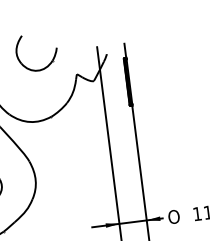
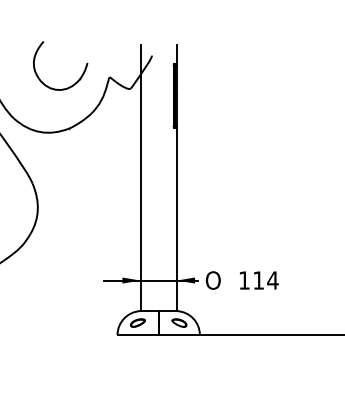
part: (47, 65) -> (72, 84), moved

